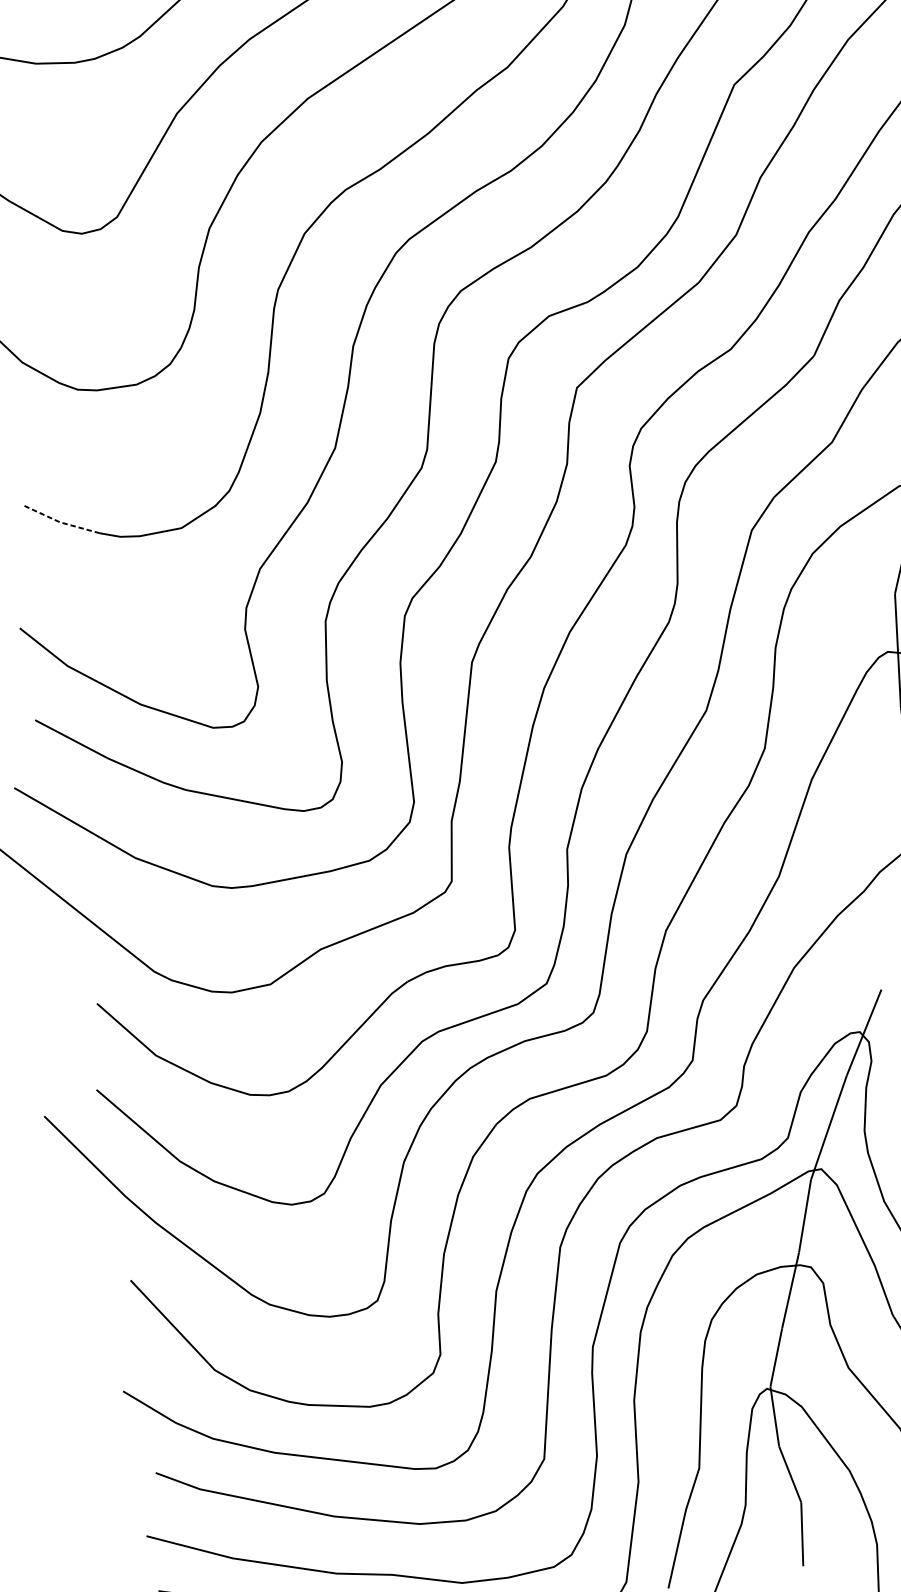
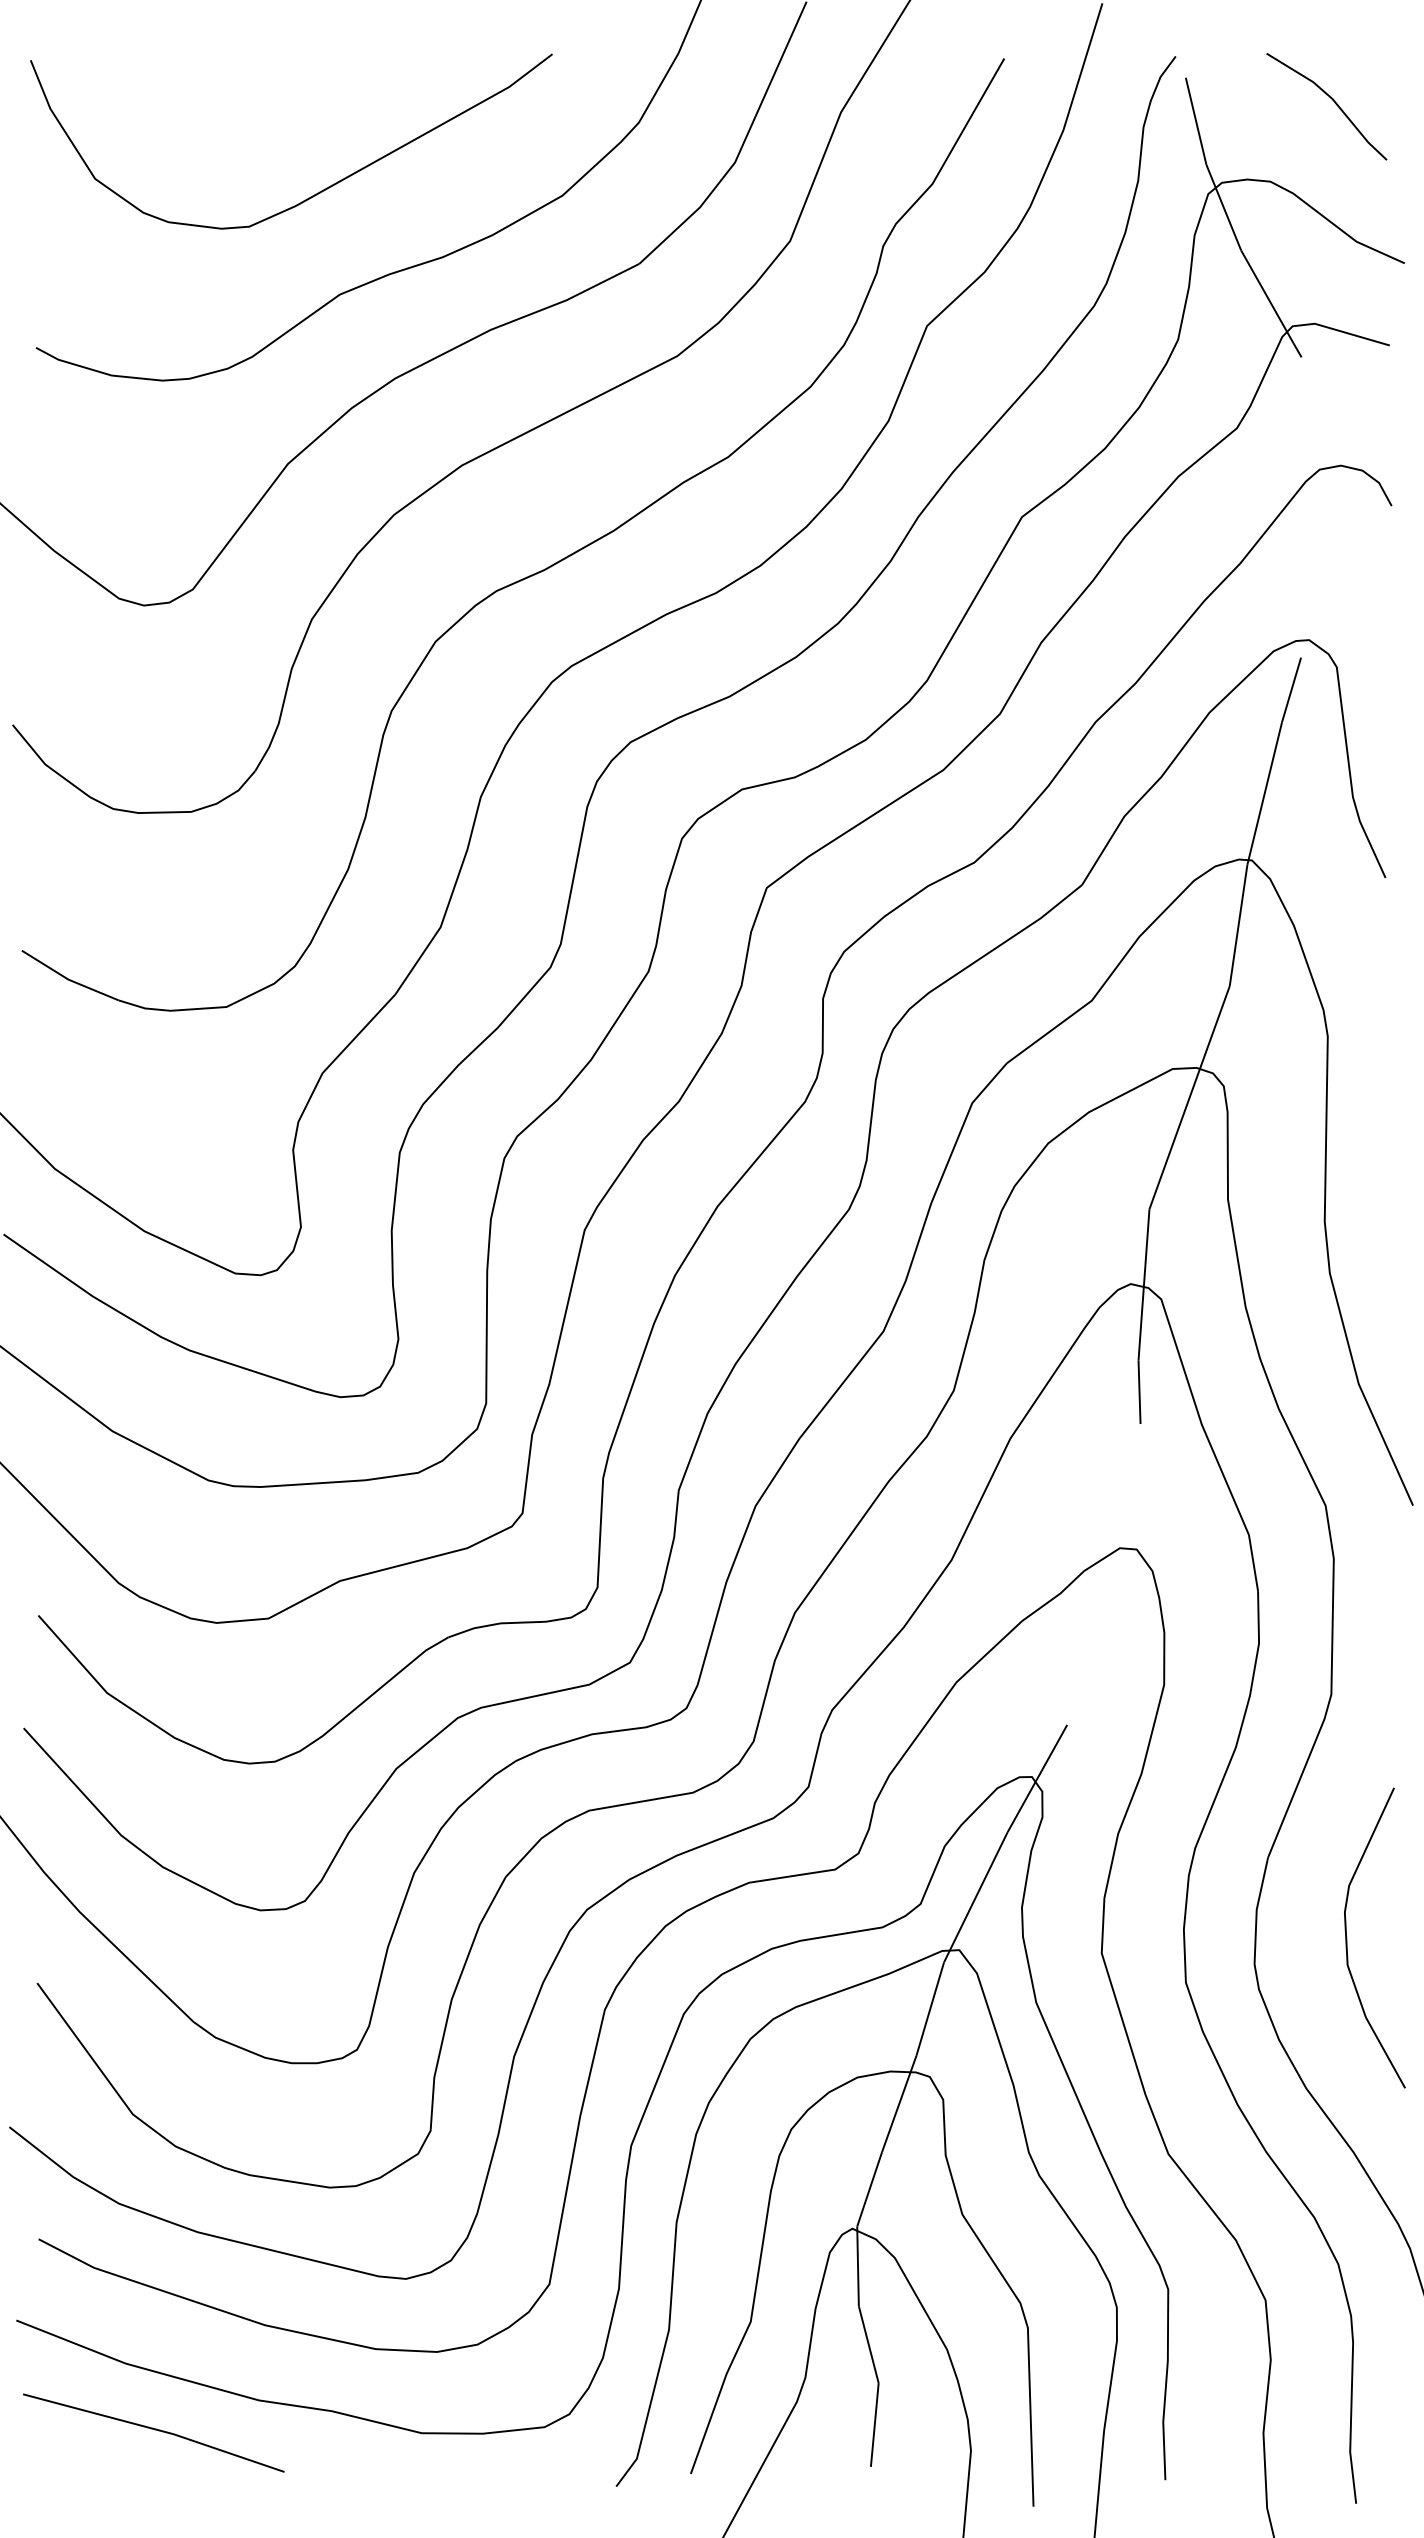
line: (60, 522) -> (68, 979), dashed -> solid

